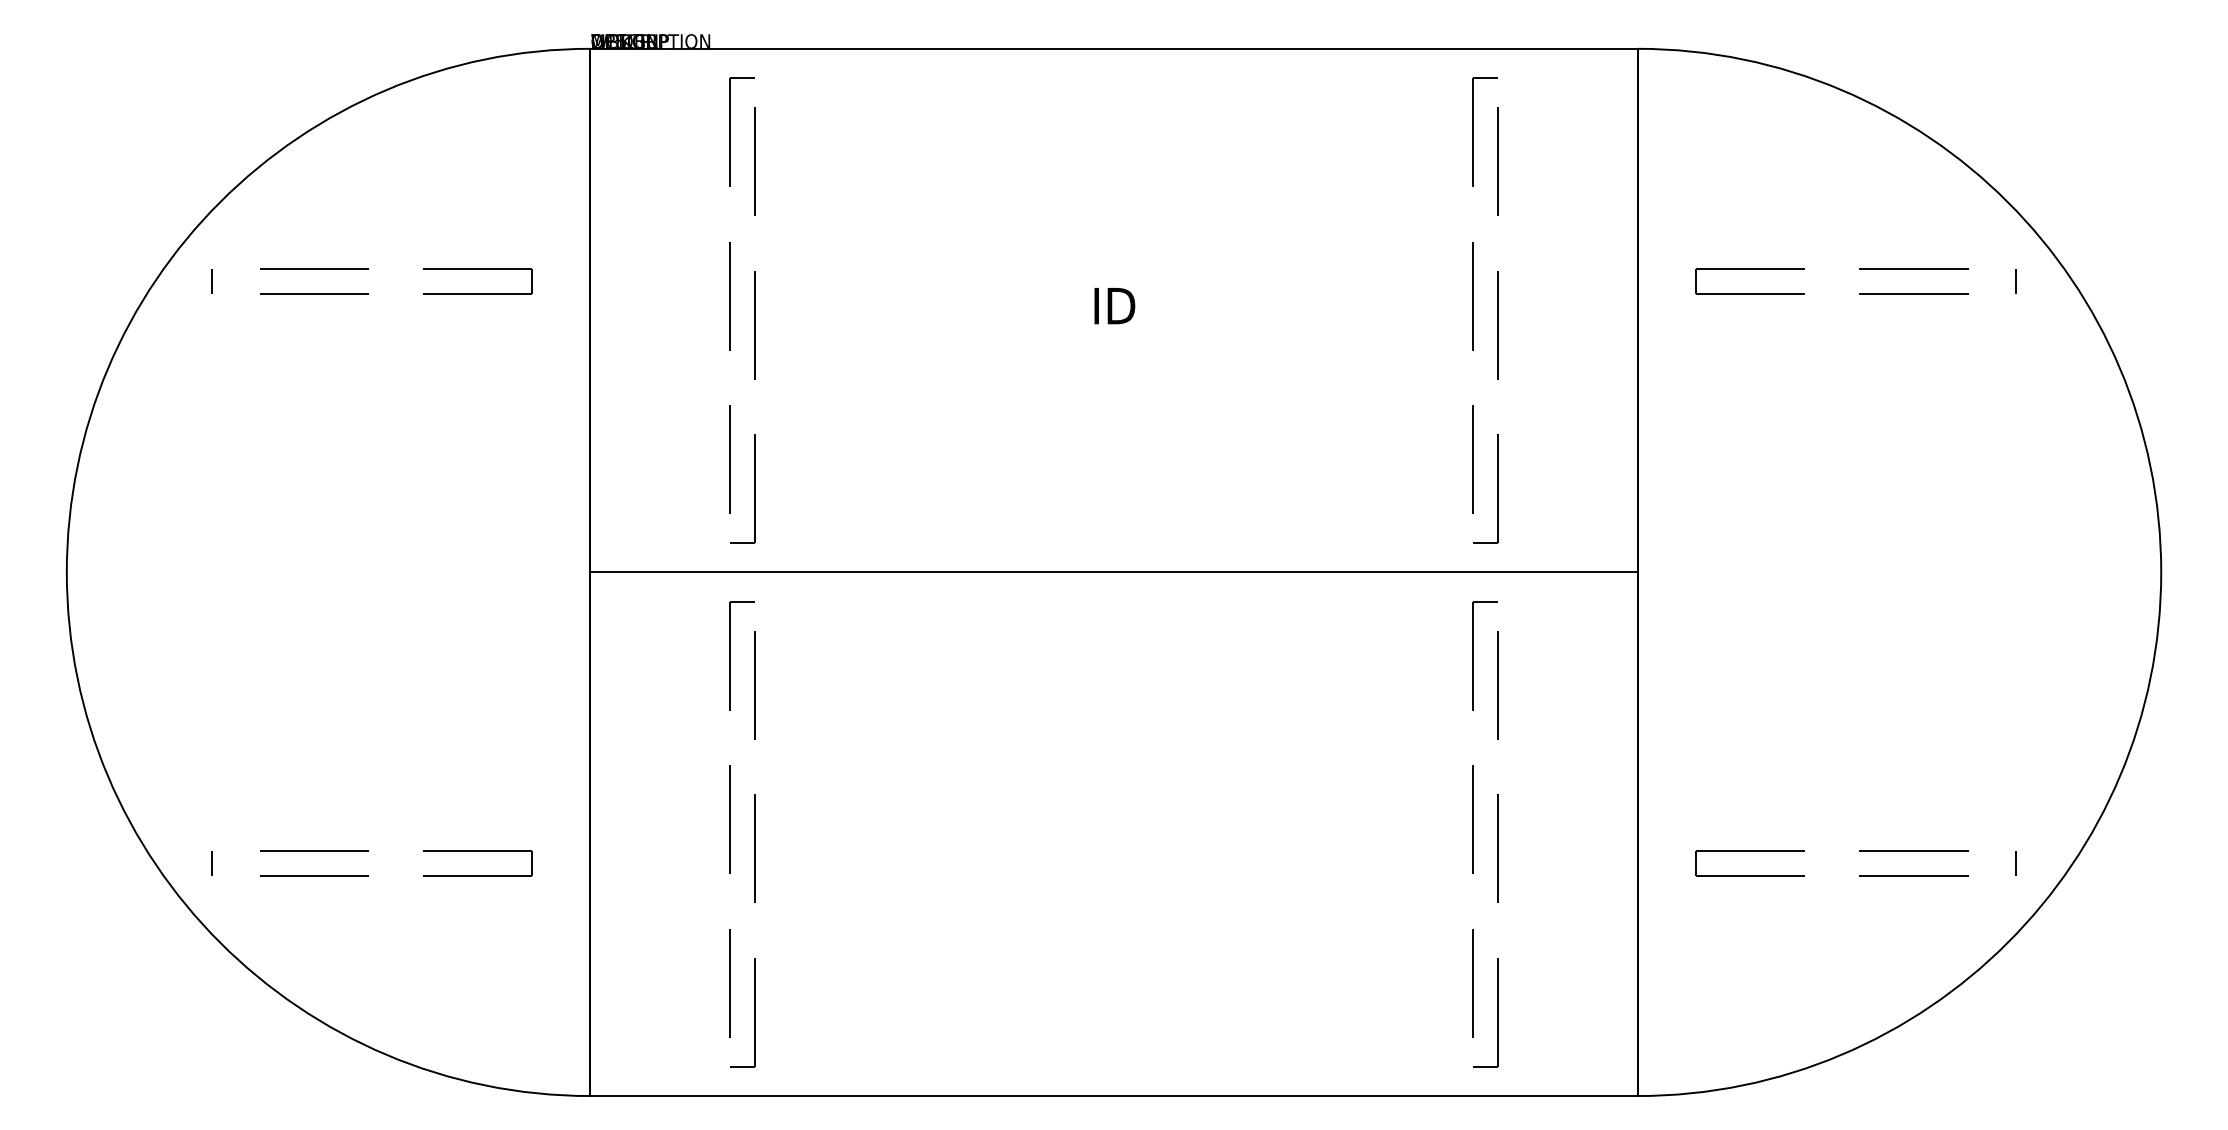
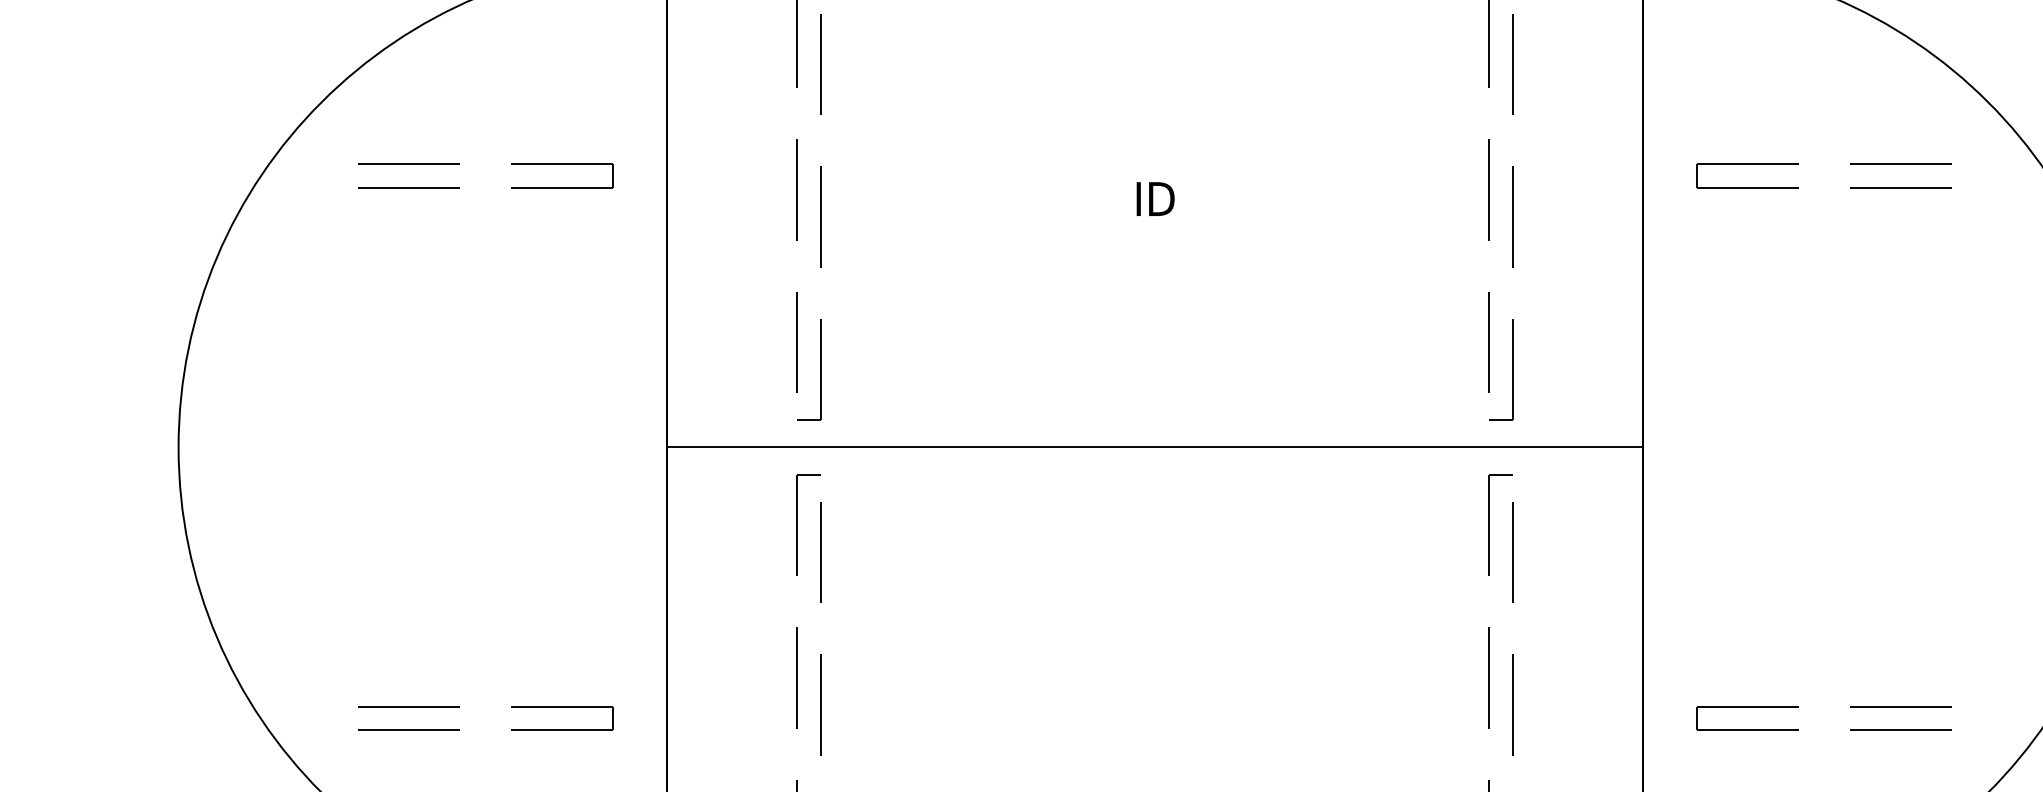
line: (212, 281) -> (314, 176), removed
line: (2015, 281) -> (1995, 176), removed
line: (212, 862) -> (314, 717), removed
line: (2015, 862) -> (1995, 717), removed

